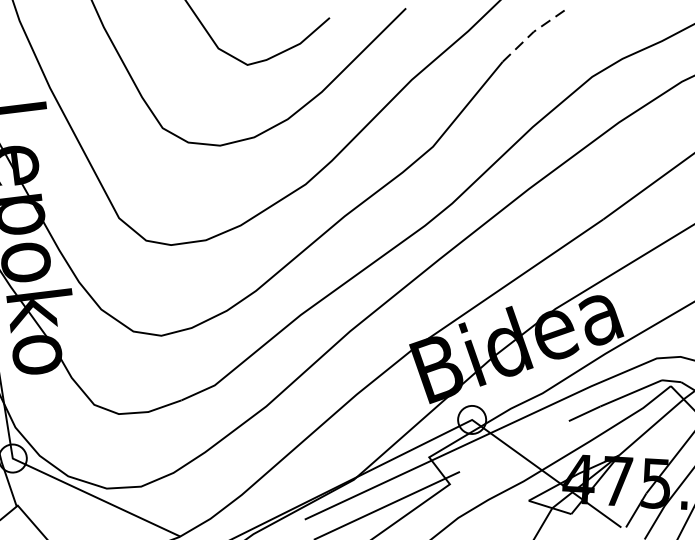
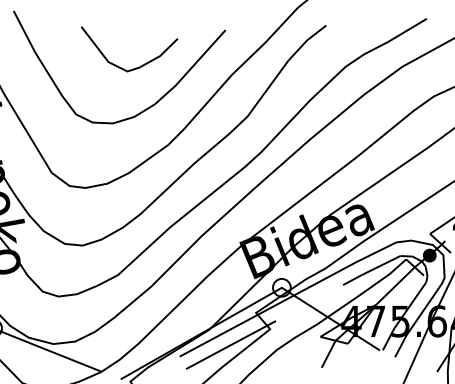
line: (532, 33) -> (306, 41), dashed -> solid

